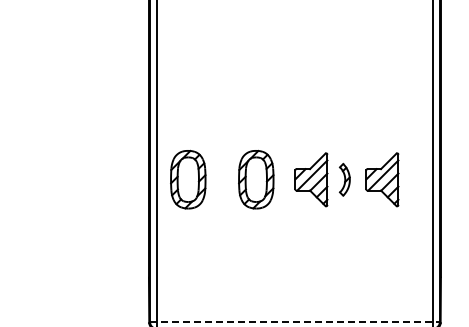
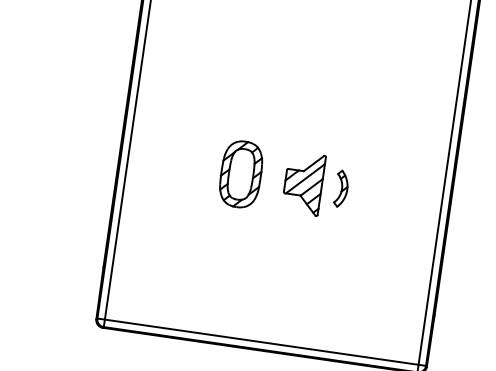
part: (188, 179) -> (164, 163), removed
part: (382, 179) -> (384, 194), removed
line: (294, 322) -> (261, 342), dashed -> solid

